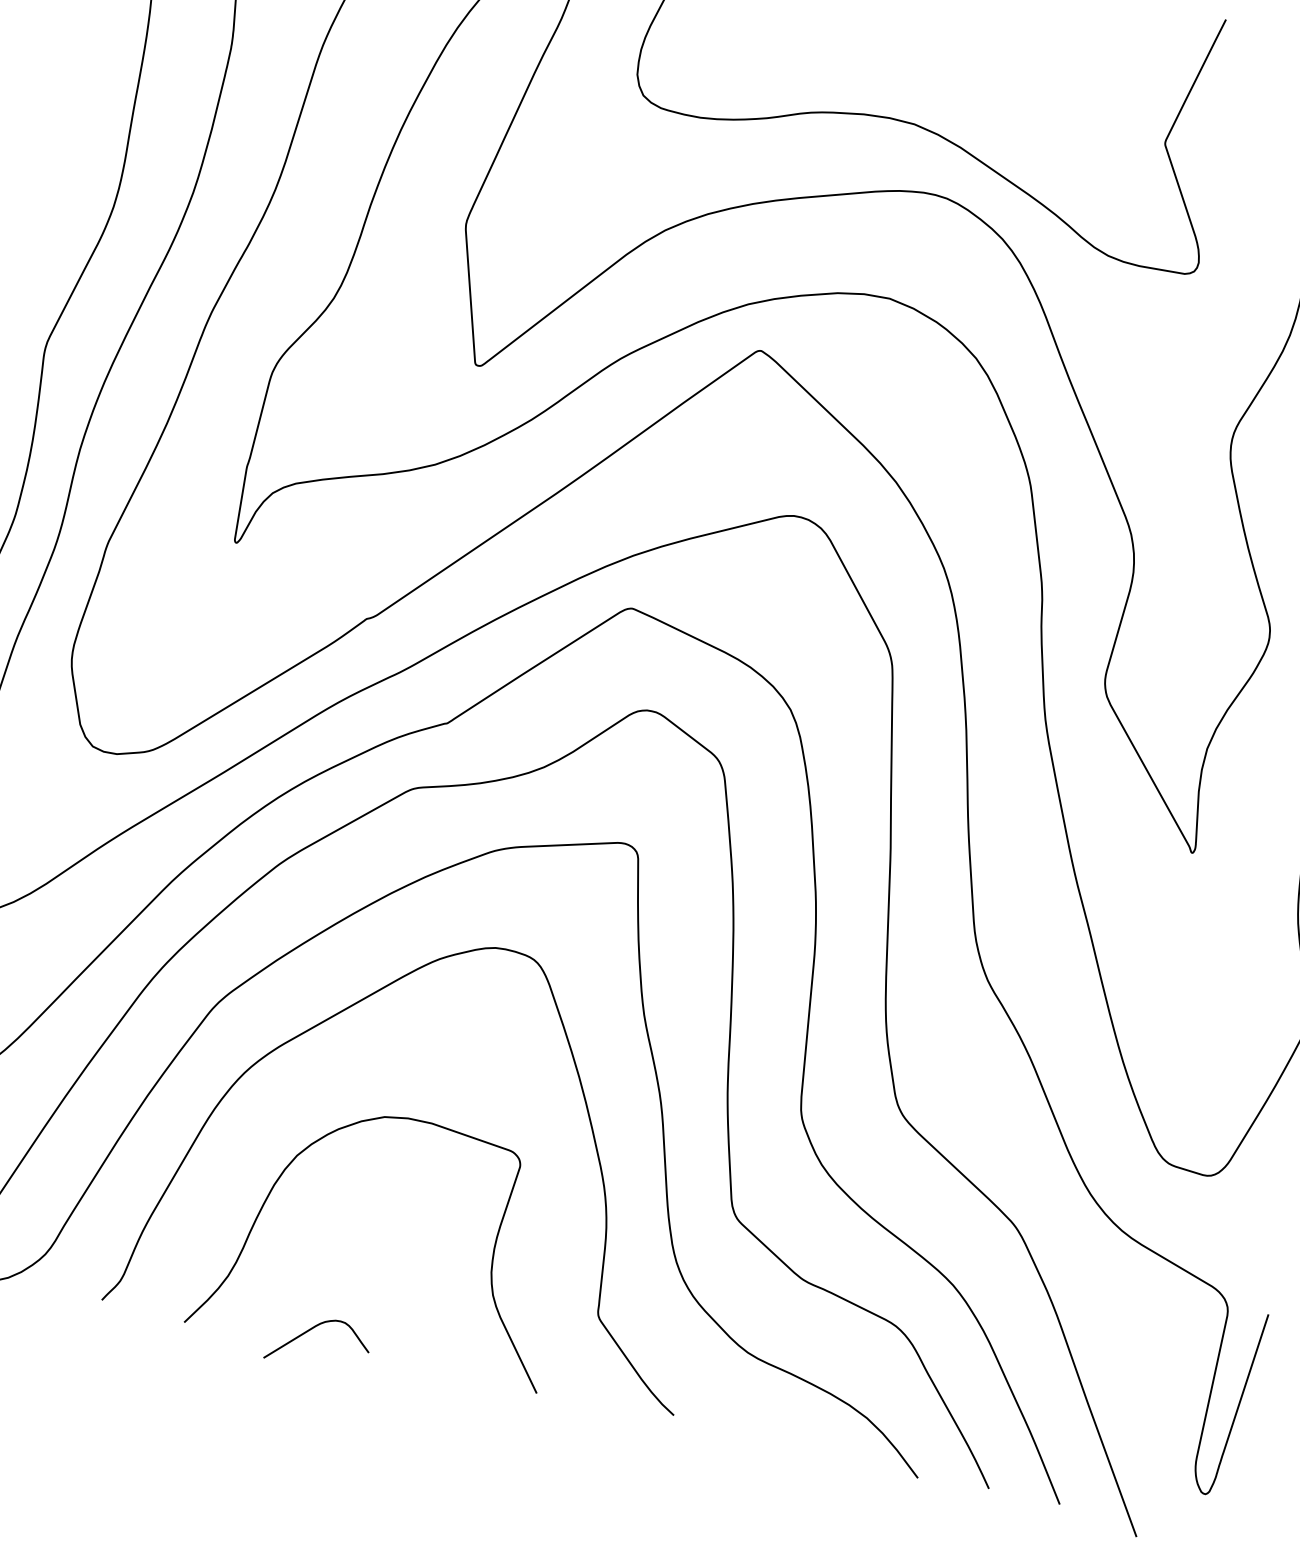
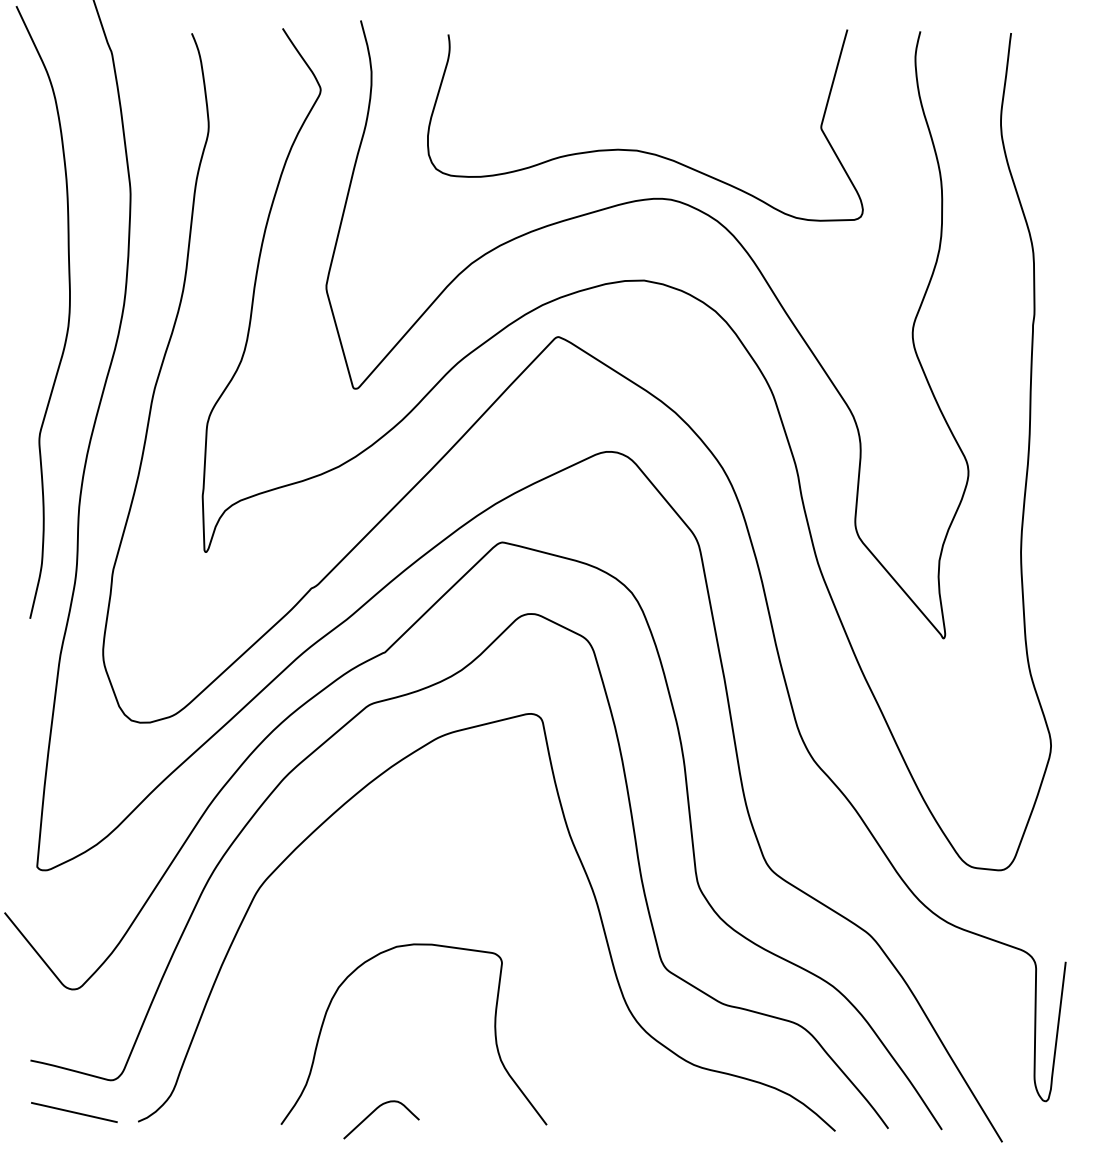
curve: (349, 1008) -> (355, 873), removed

